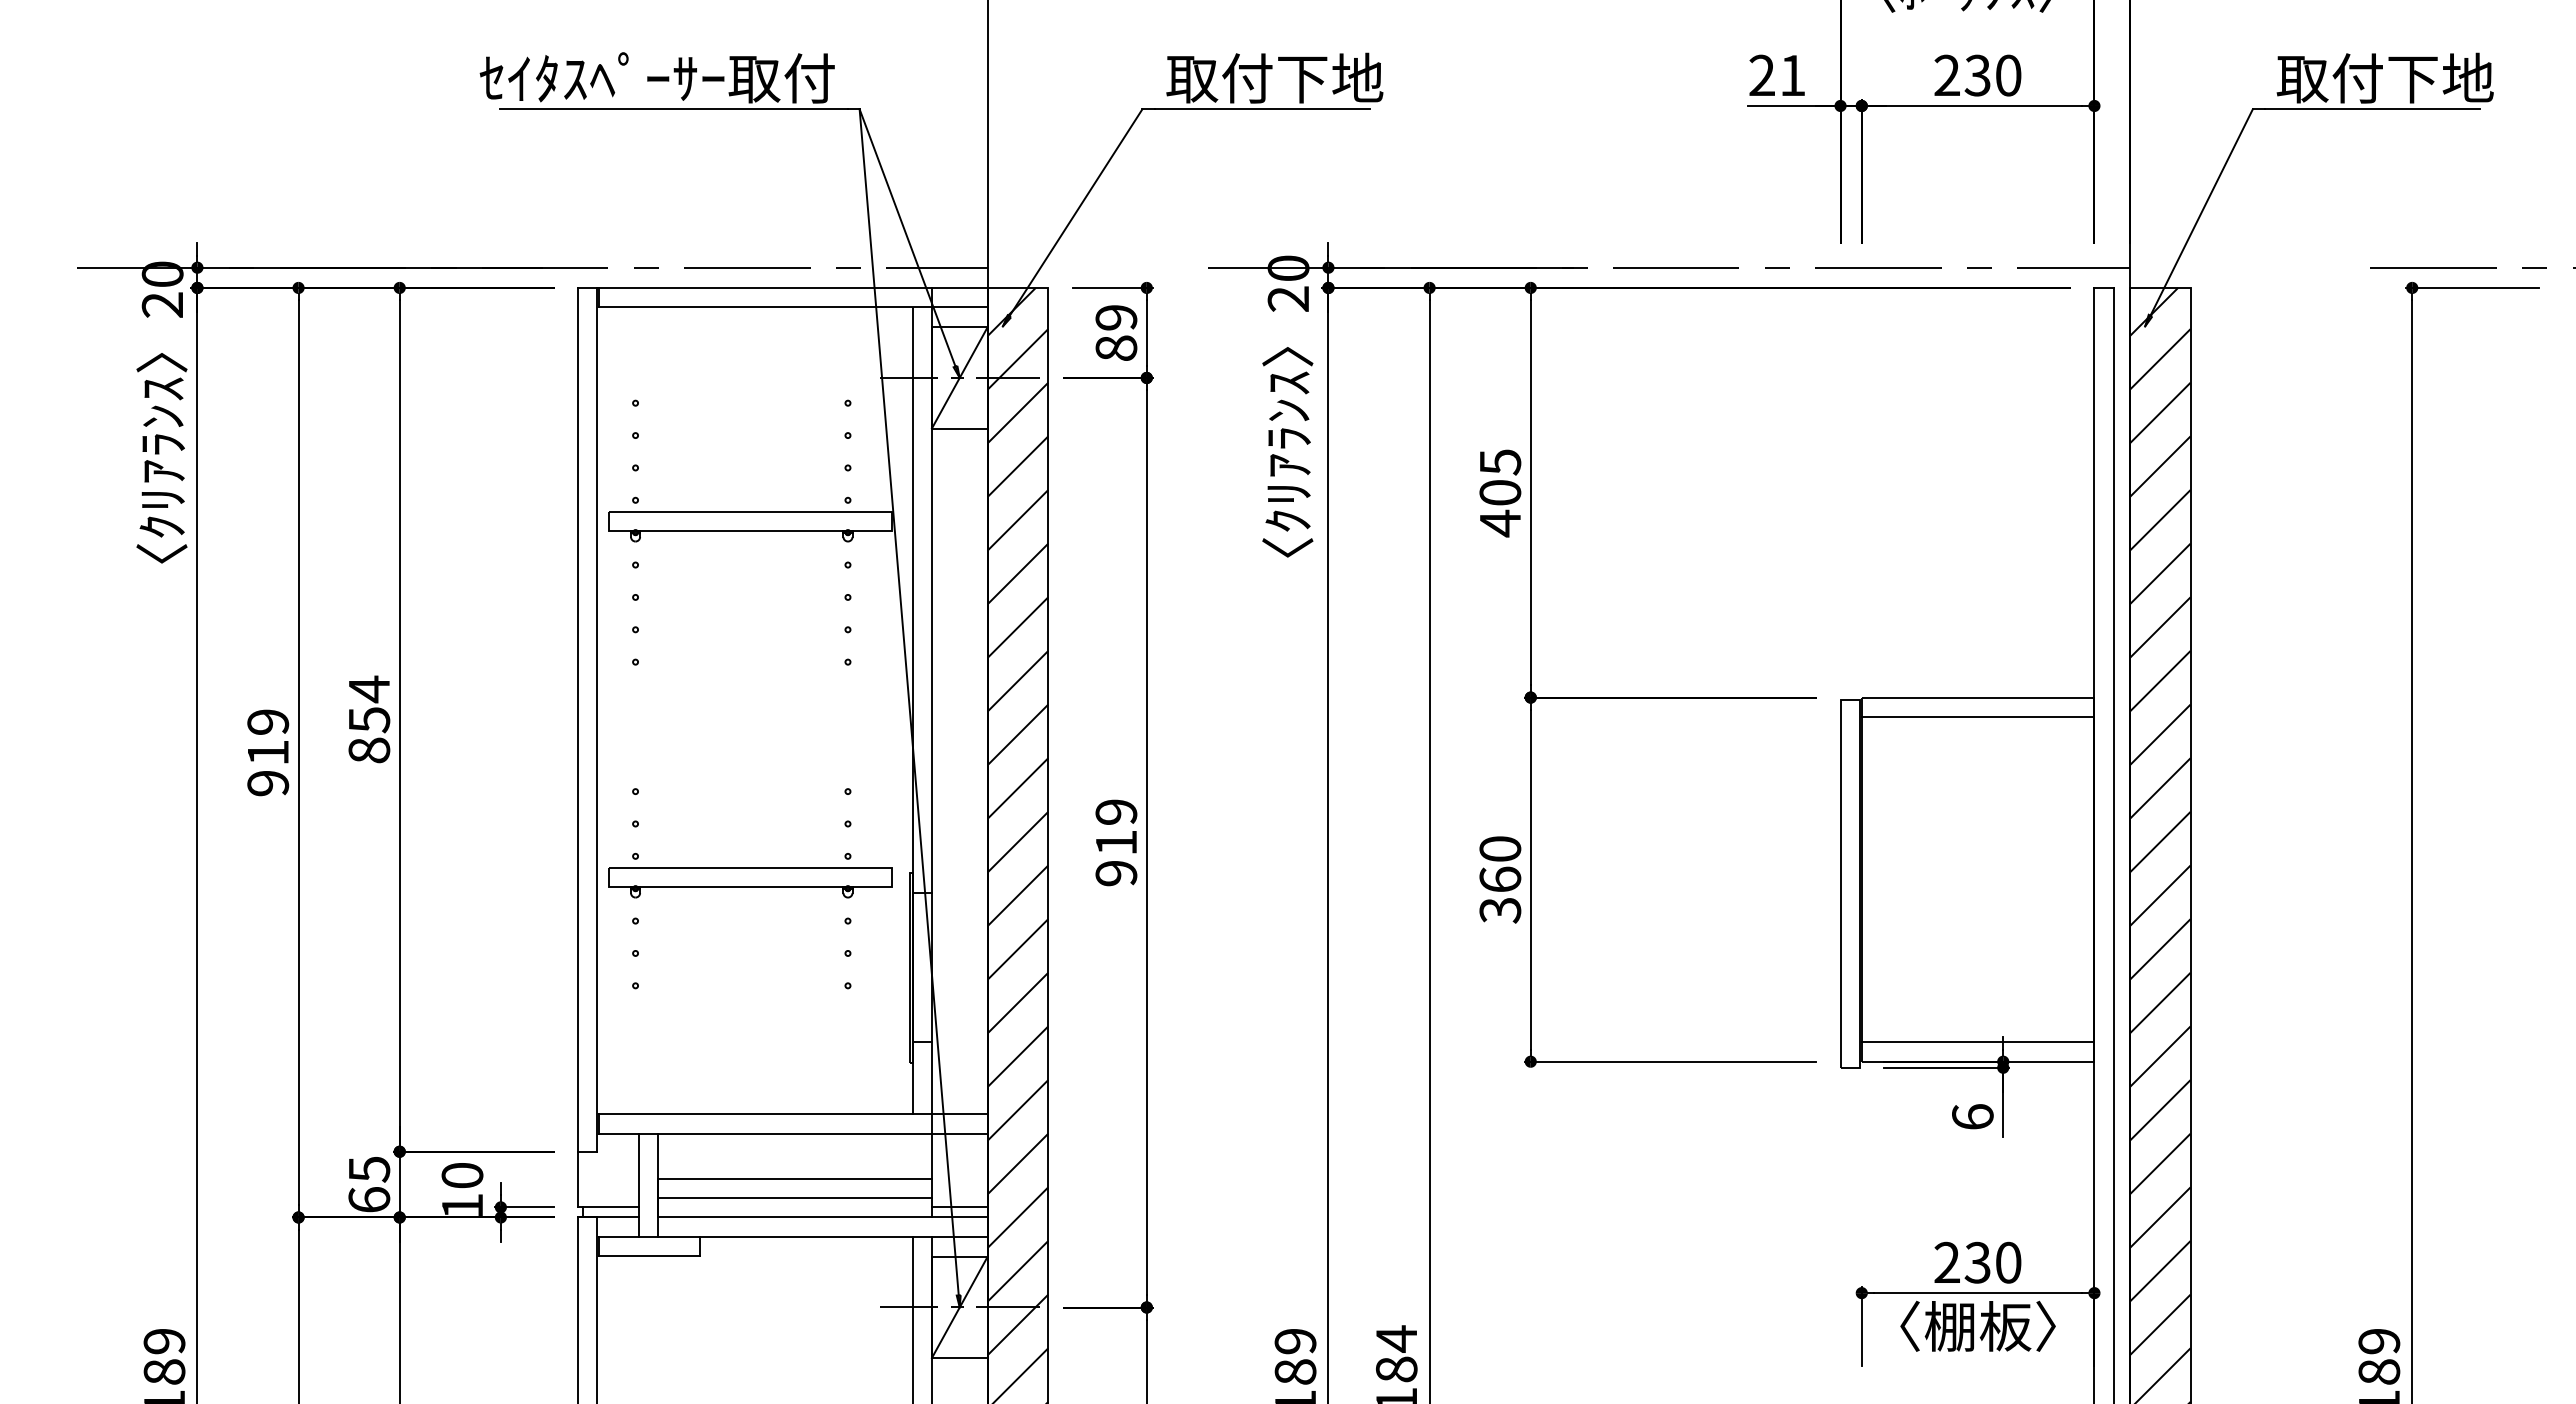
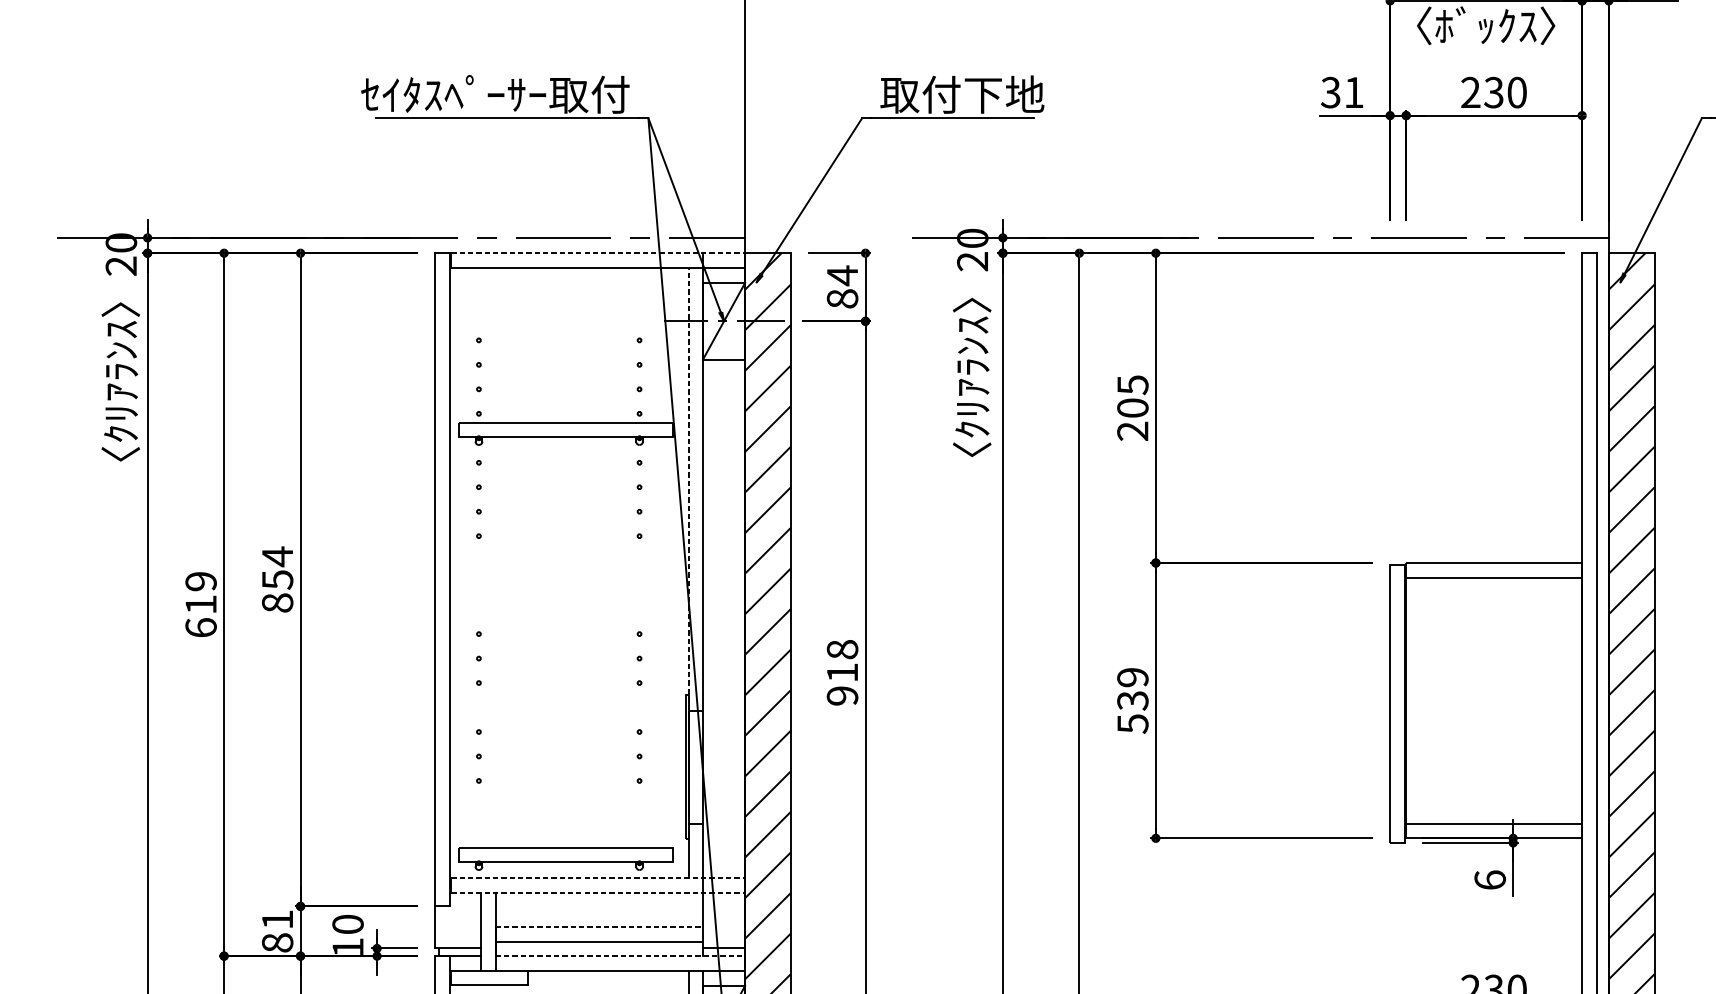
text: (1761, 75) -> (1330, 92), 21 -> 31
line: (793, 287) -> (598, 252), solid -> dashed
text: (1116, 317) -> (842, 275), 89 -> 84
text: (1499, 523) -> (1132, 431), 405 -> 205
line: (912, 599) -> (688, 488), solid -> dashed
text: (268, 783) -> (201, 627), 919 -> 619
text: (1116, 811) -> (842, 649), 919 -> 918
text: (1500, 879) -> (1132, 700), 360 -> 539
part: (750, 882) -> (565, 858), moved
line: (793, 1114) -> (598, 878), solid -> dashed
line: (793, 1133) -> (598, 892), solid -> dashed
line: (795, 1179) -> (599, 927), solid -> dashed
text: (369, 1184) -> (277, 931), 65 -> 81
line: (822, 1217) -> (620, 956), solid -> dashed

